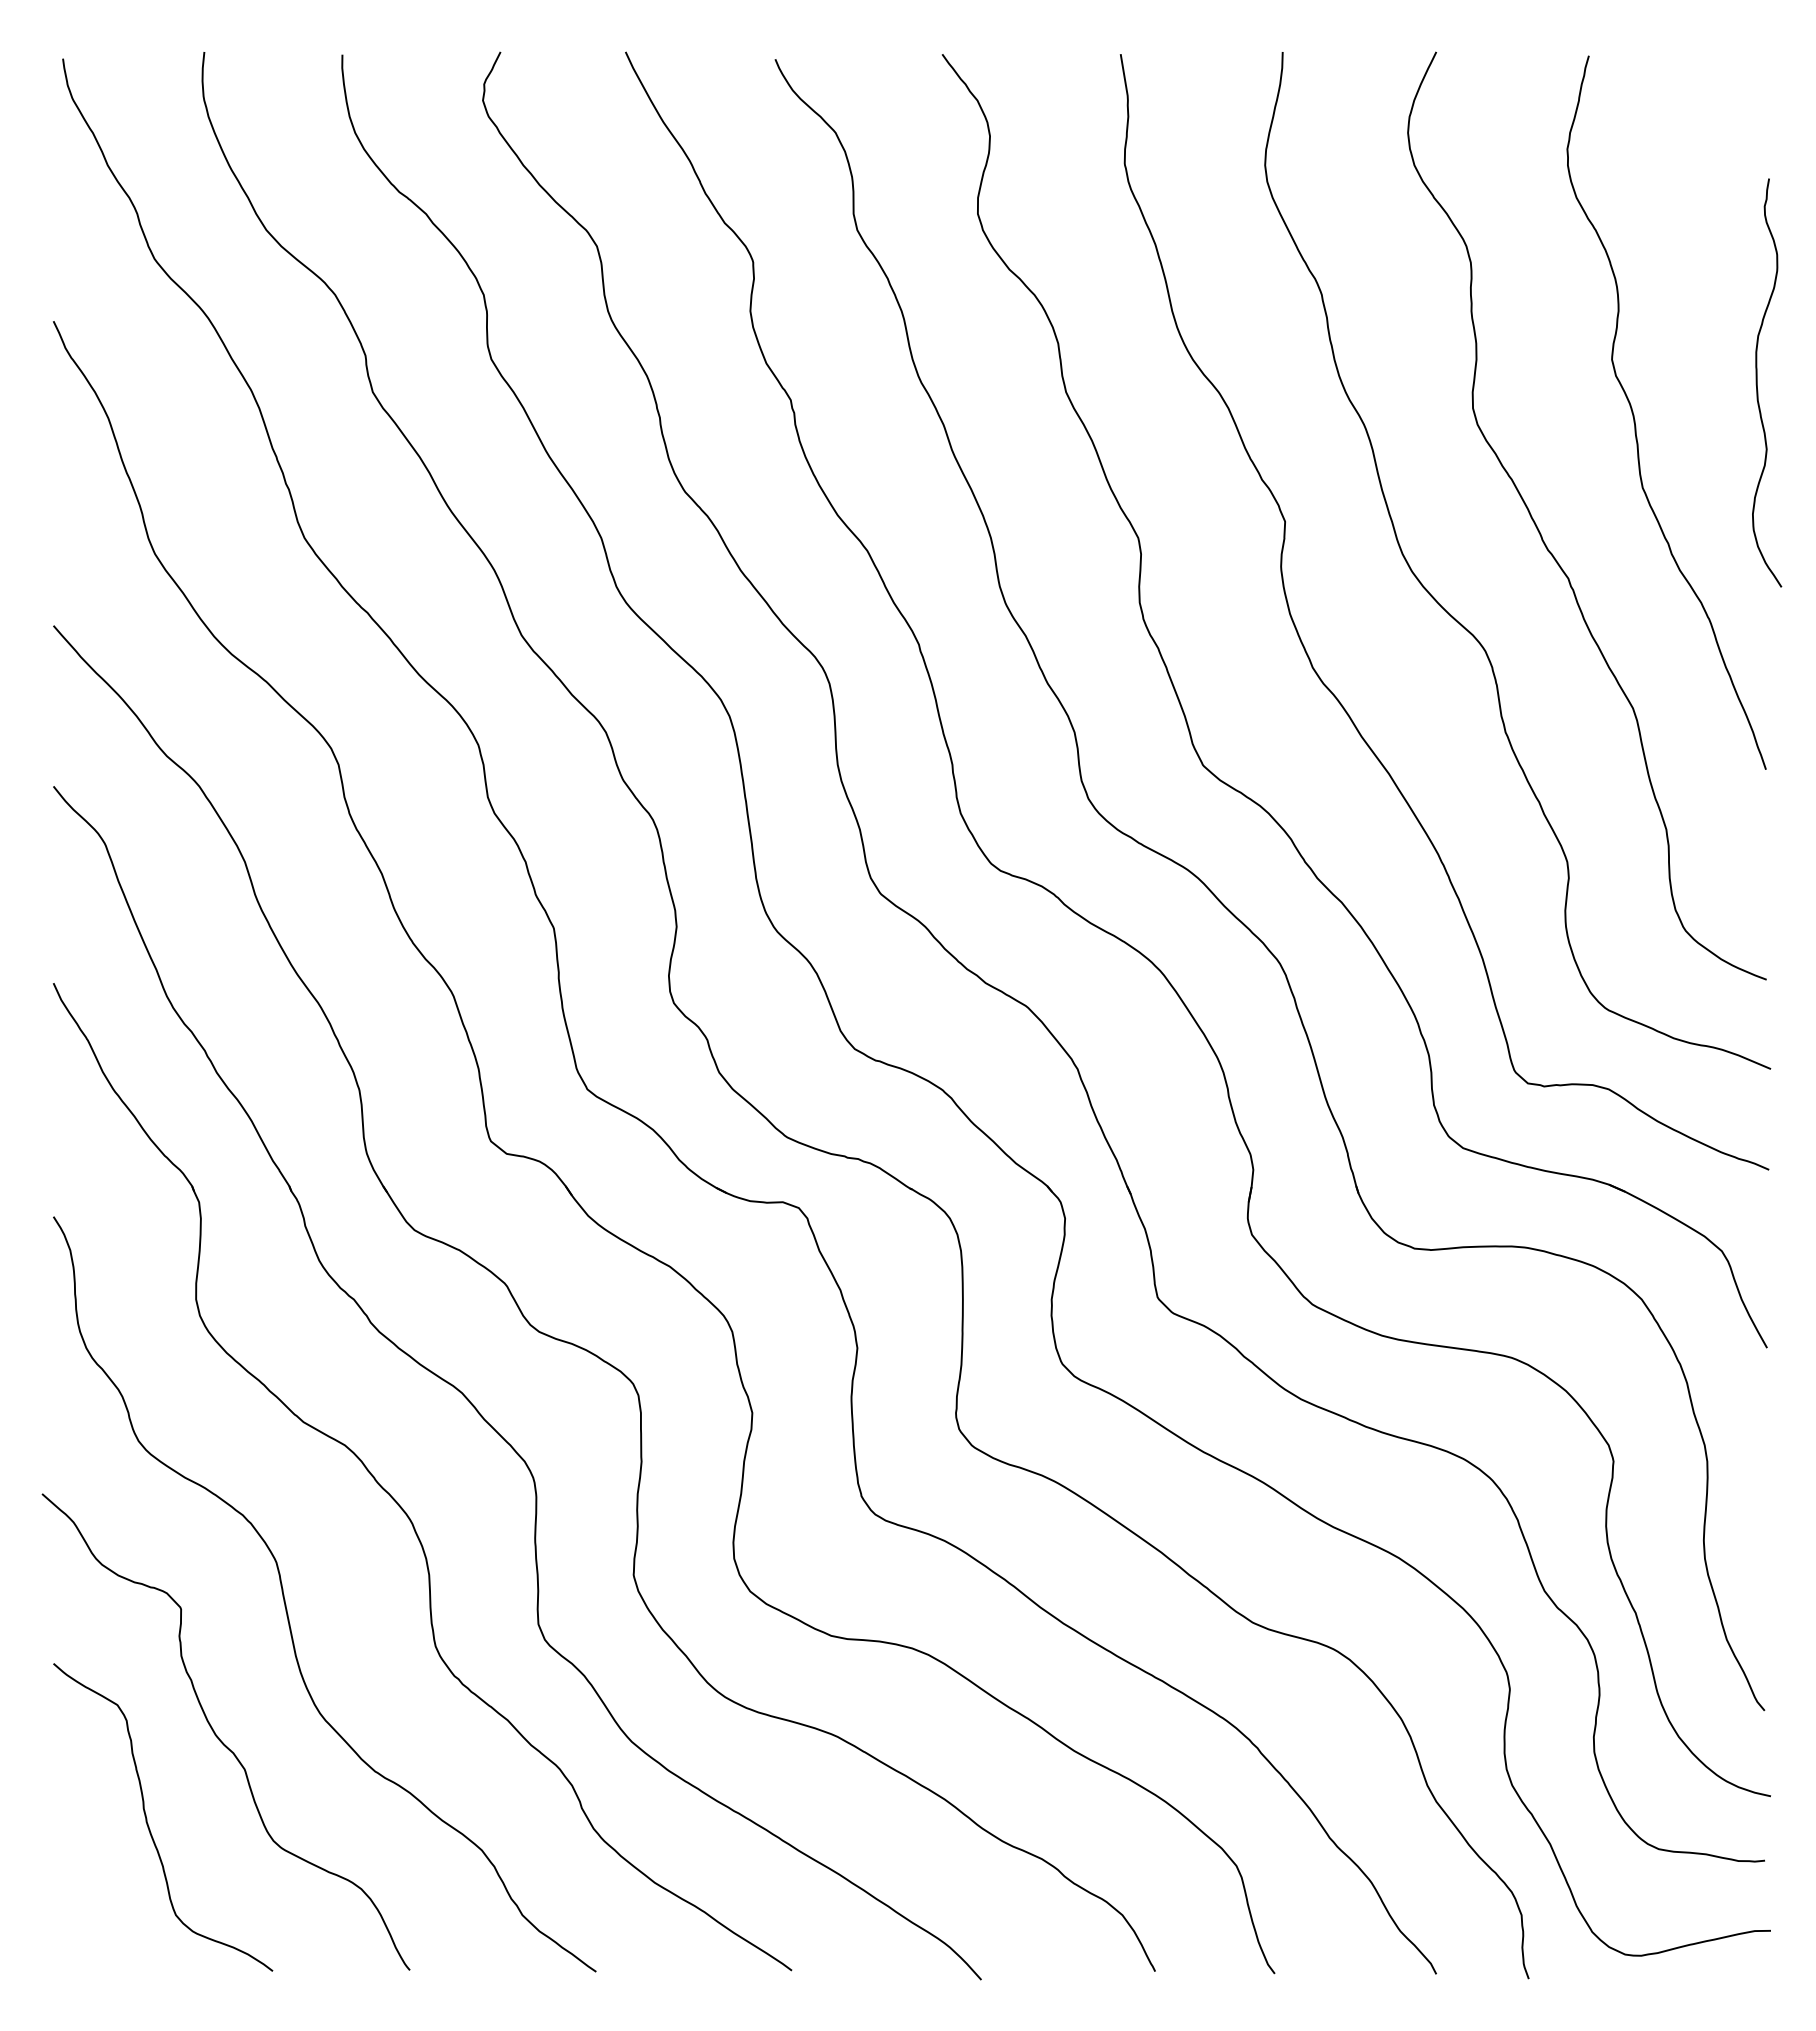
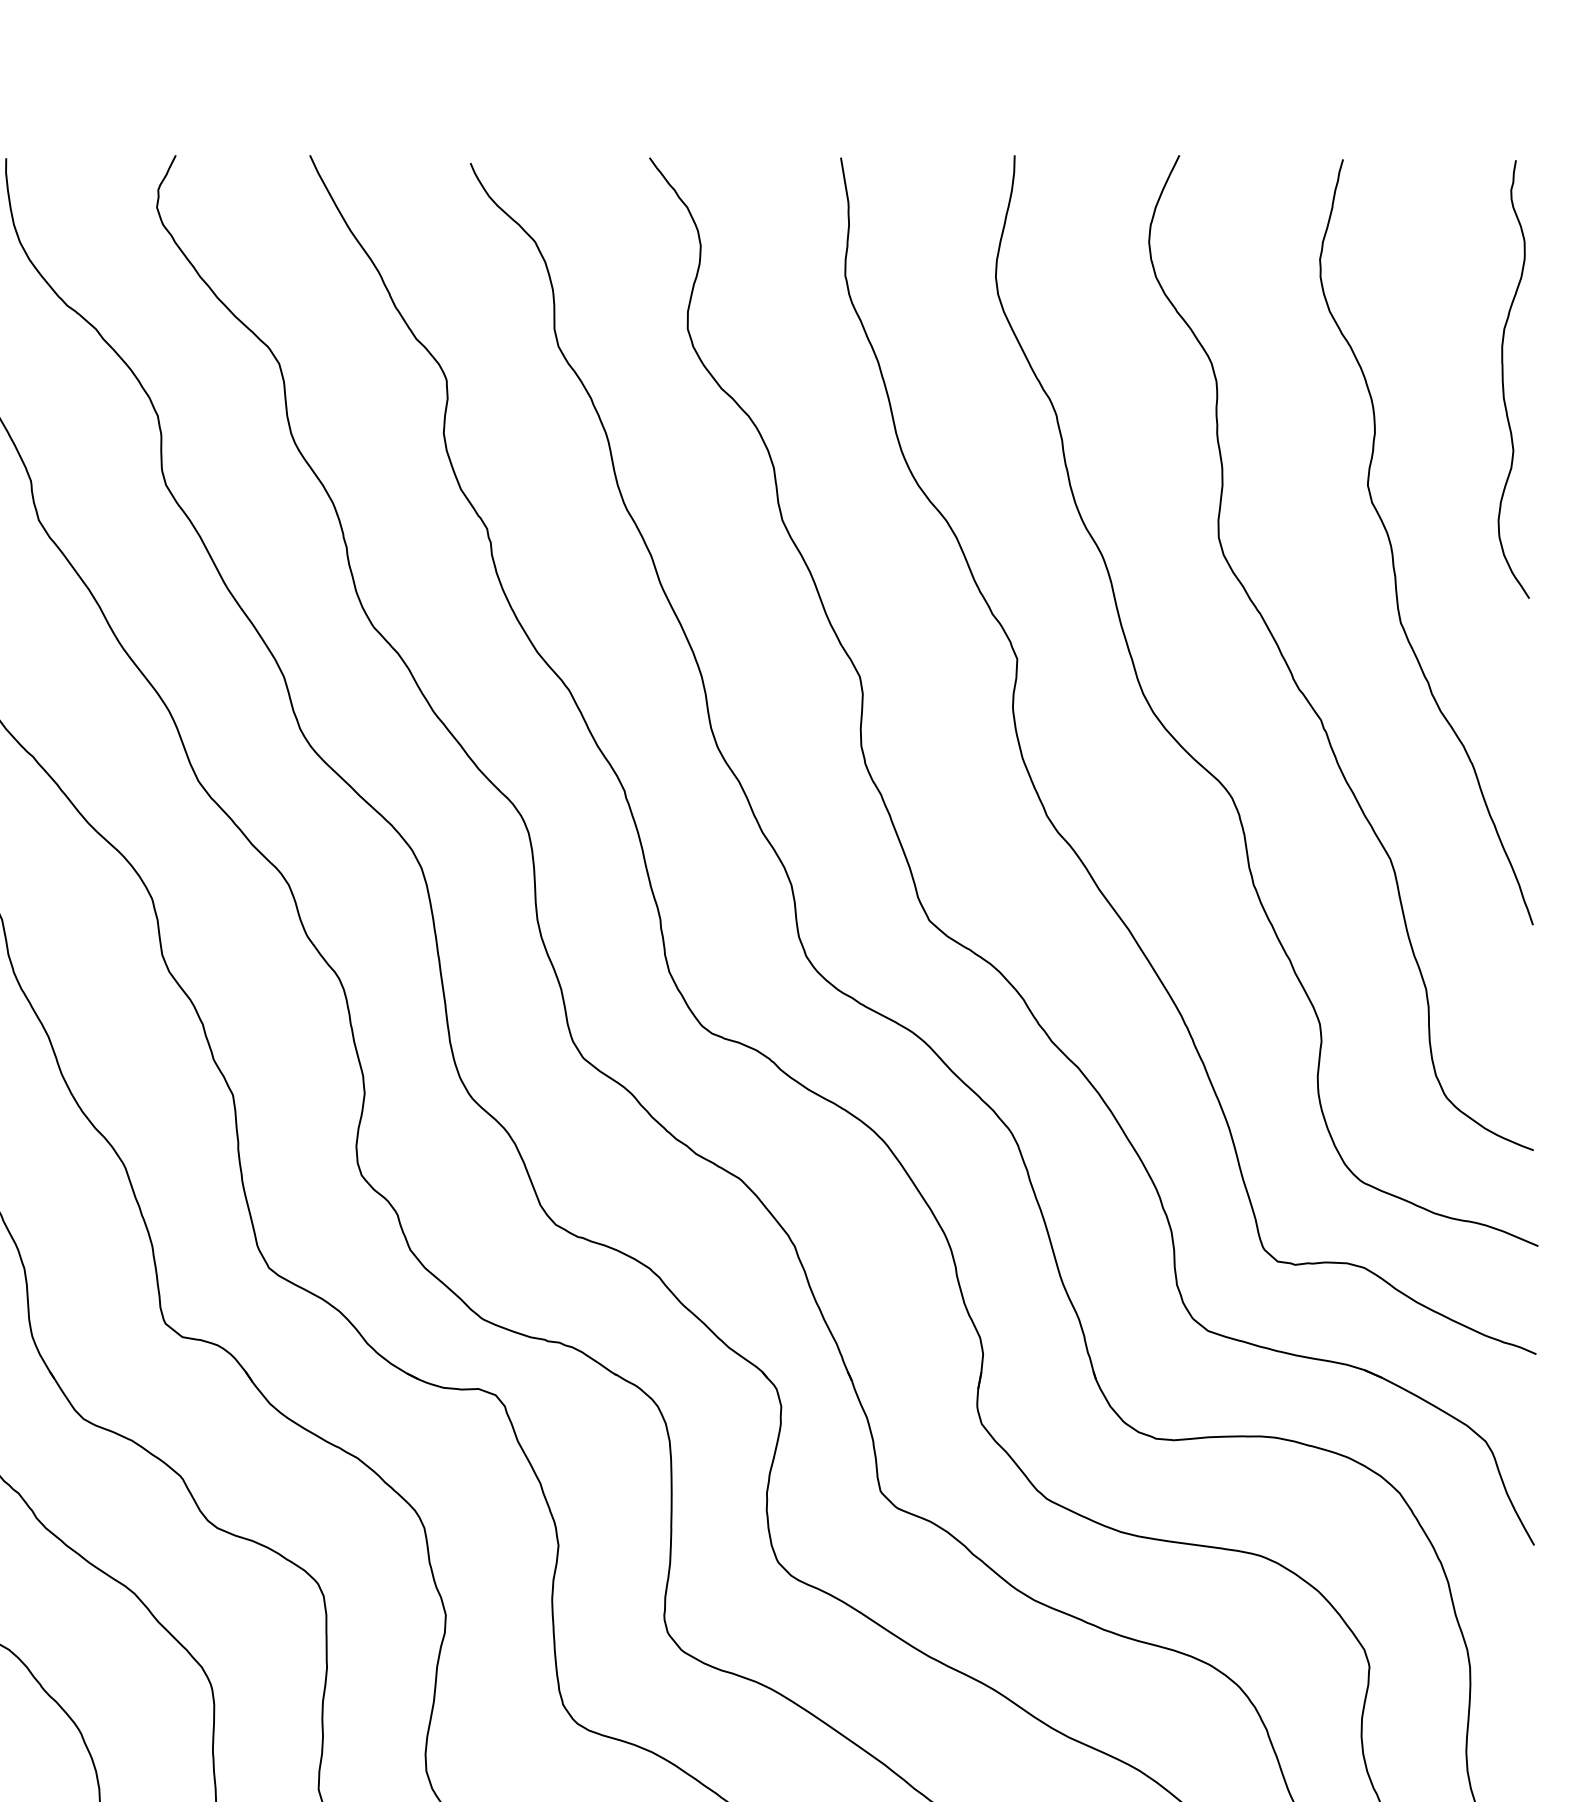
curve: (1757, 382) -> (1503, 378), moved

